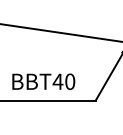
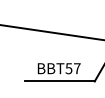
text: (63, 81) -> (72, 68), BBT40 -> BBT57

